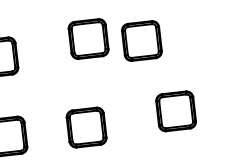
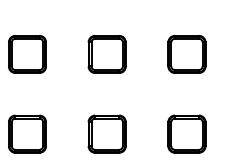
part: (87, 39) -> (106, 54), moved
part: (141, 41) -> (186, 54), moved
part: (175, 110) -> (186, 133), moved

